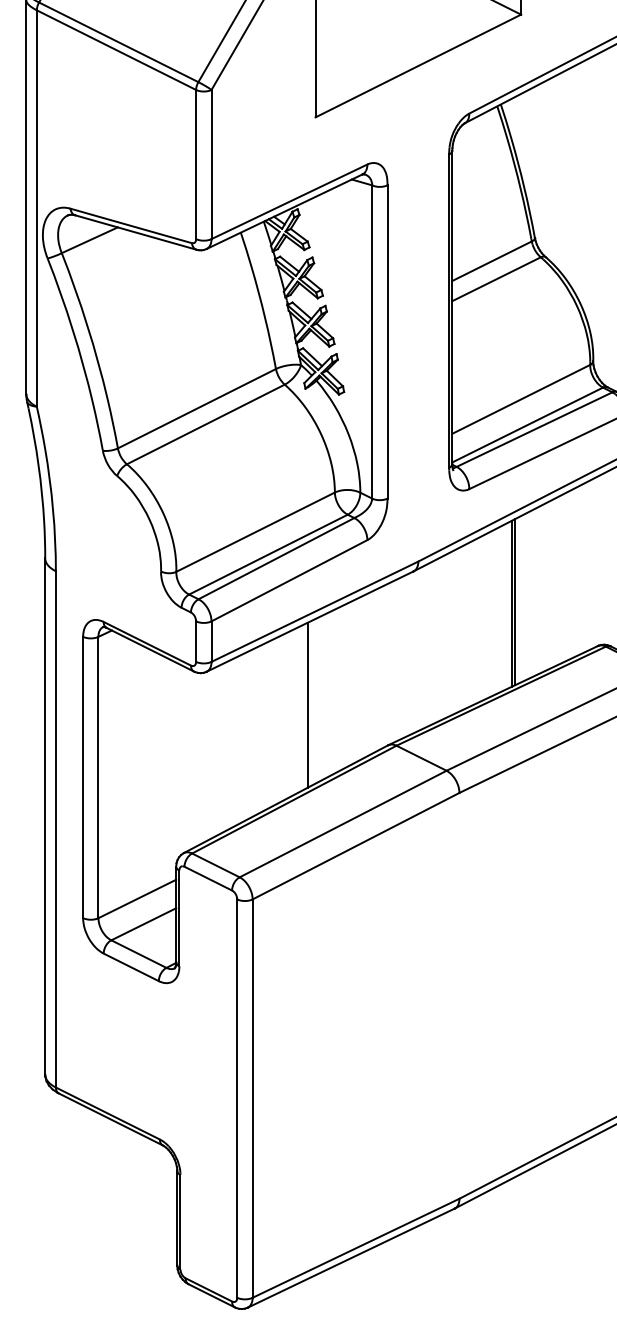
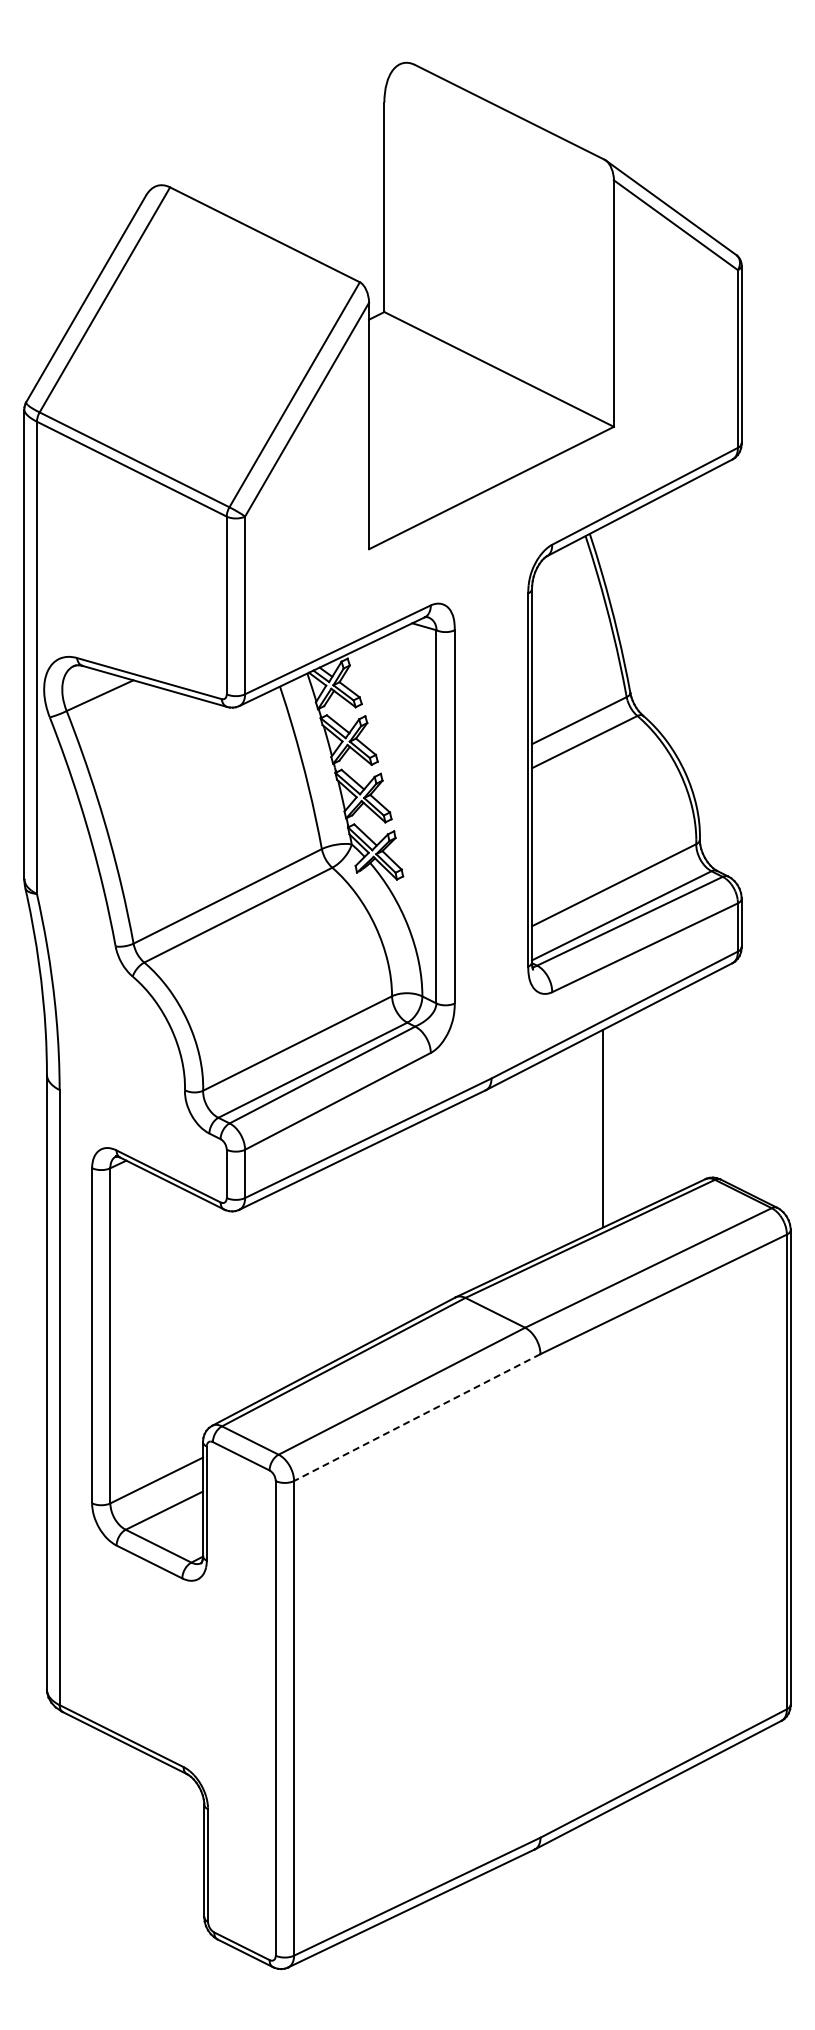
line: (515, 601) -> (607, 1126), removed
line: (307, 705) -> (359, 1249), removed
line: (356, 846) -> (417, 1417), solid -> dashed

